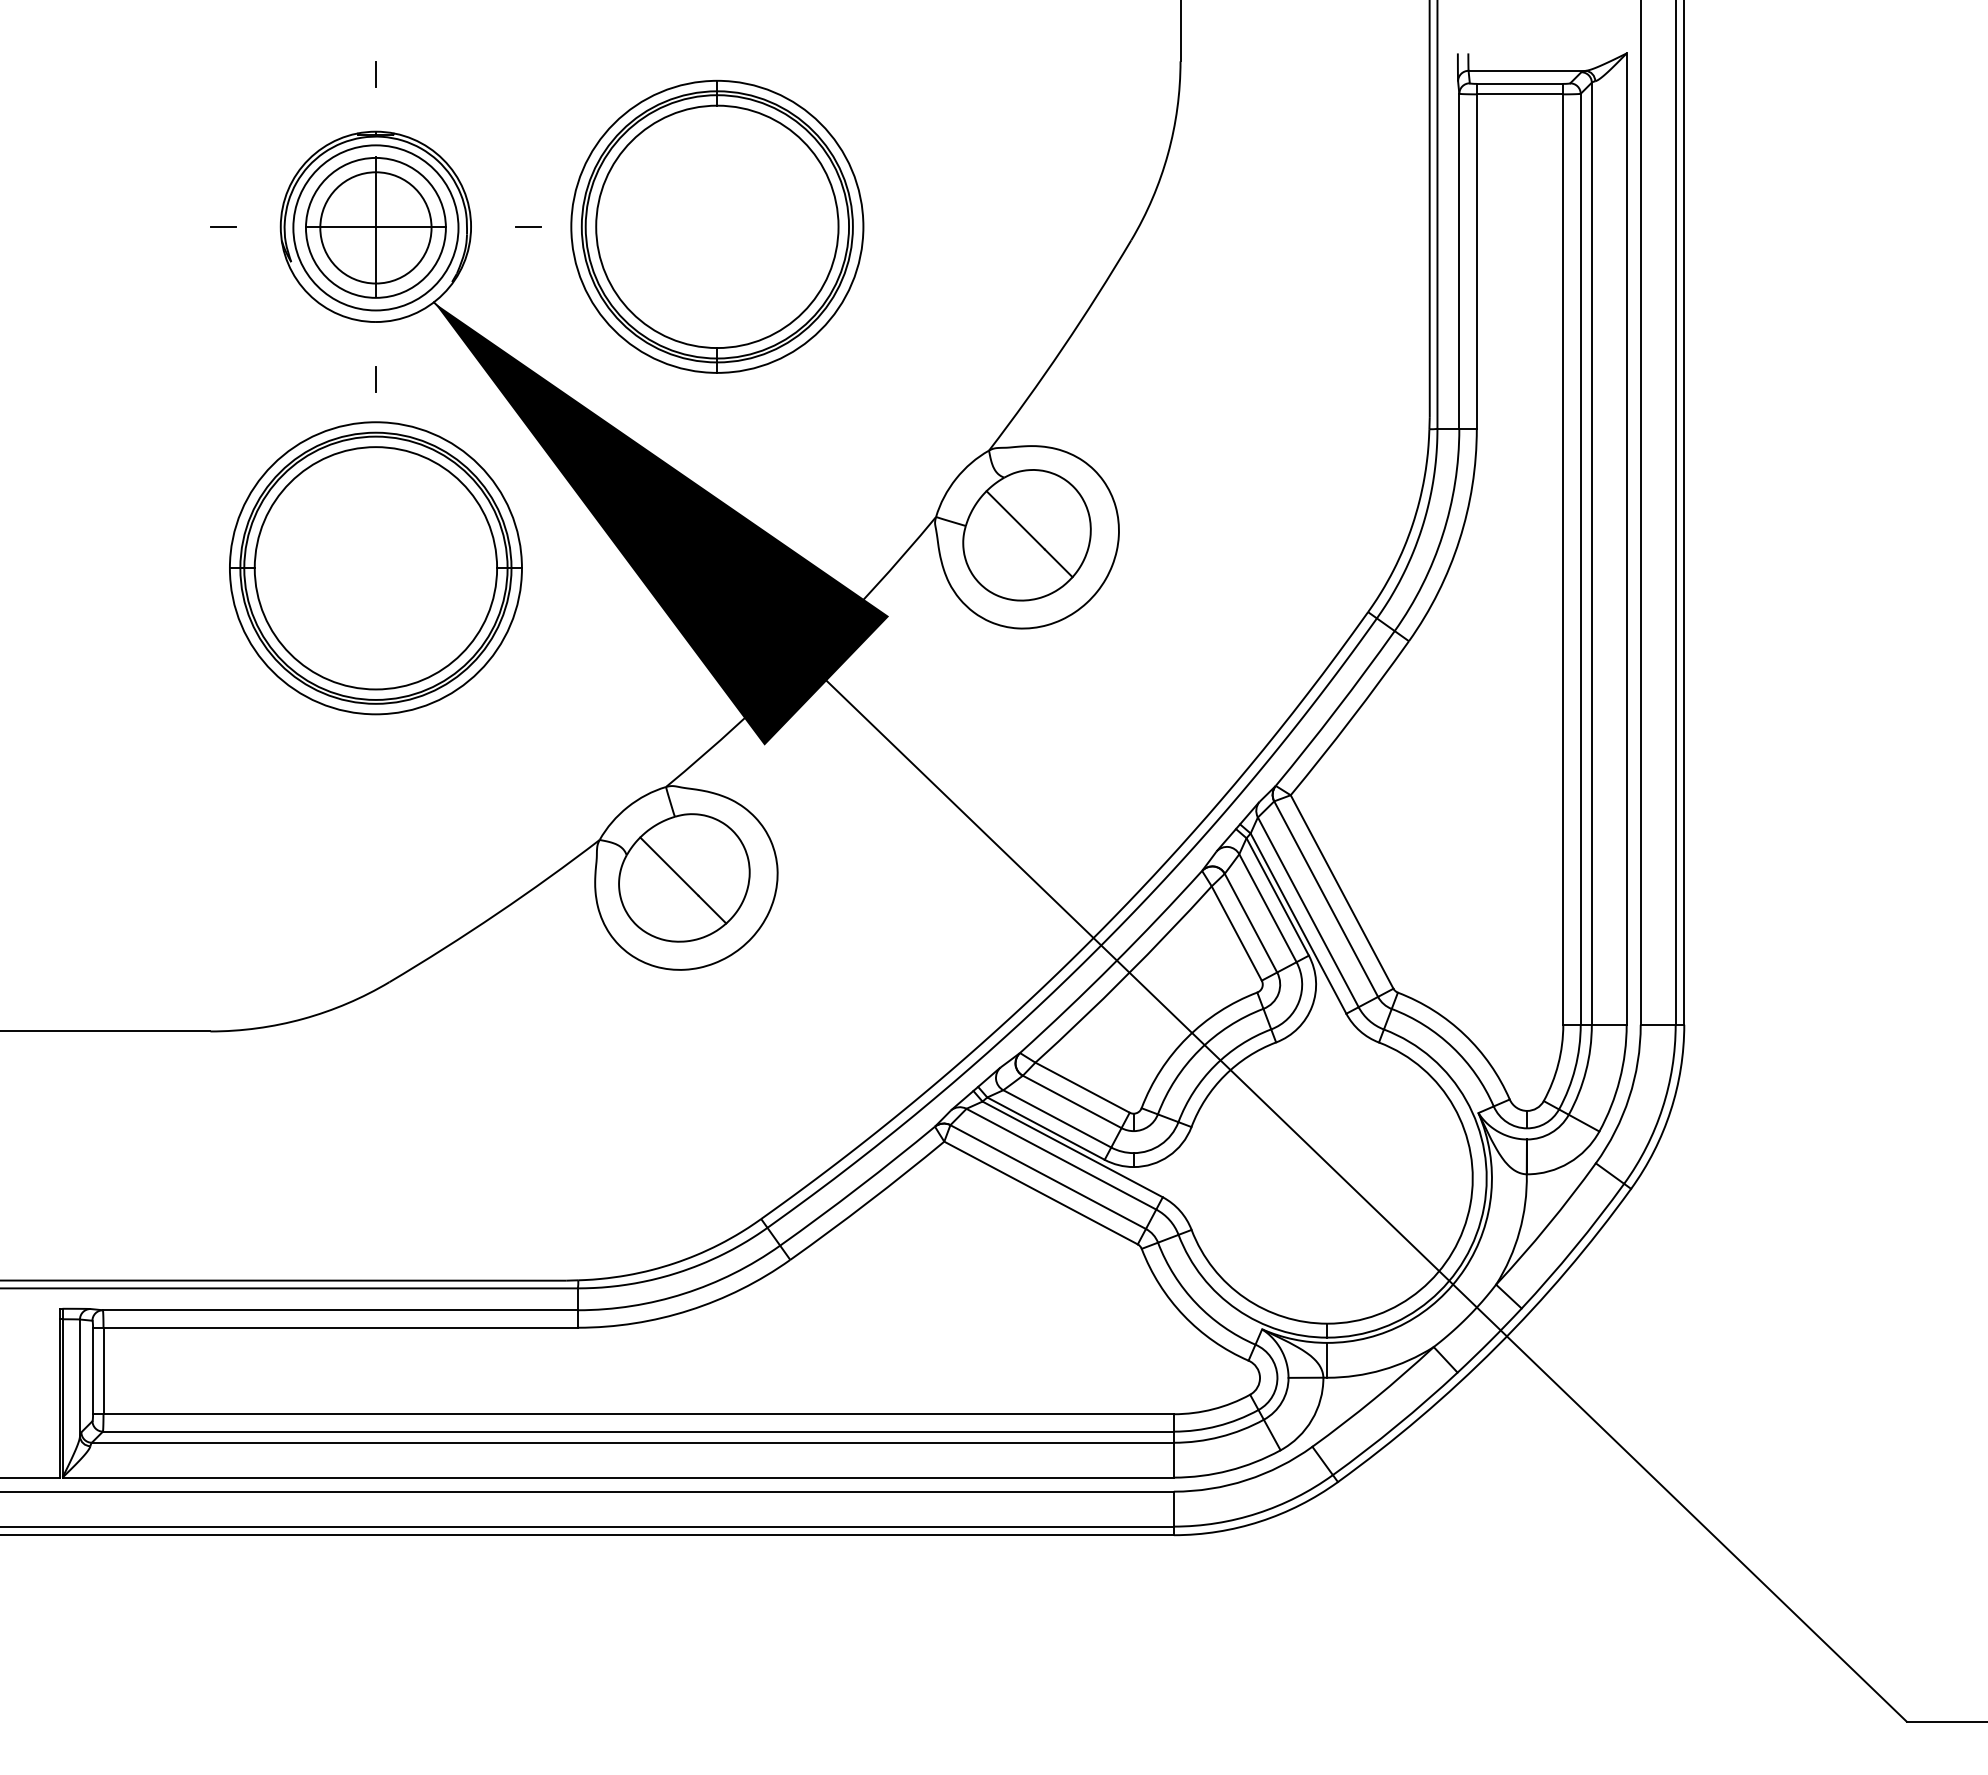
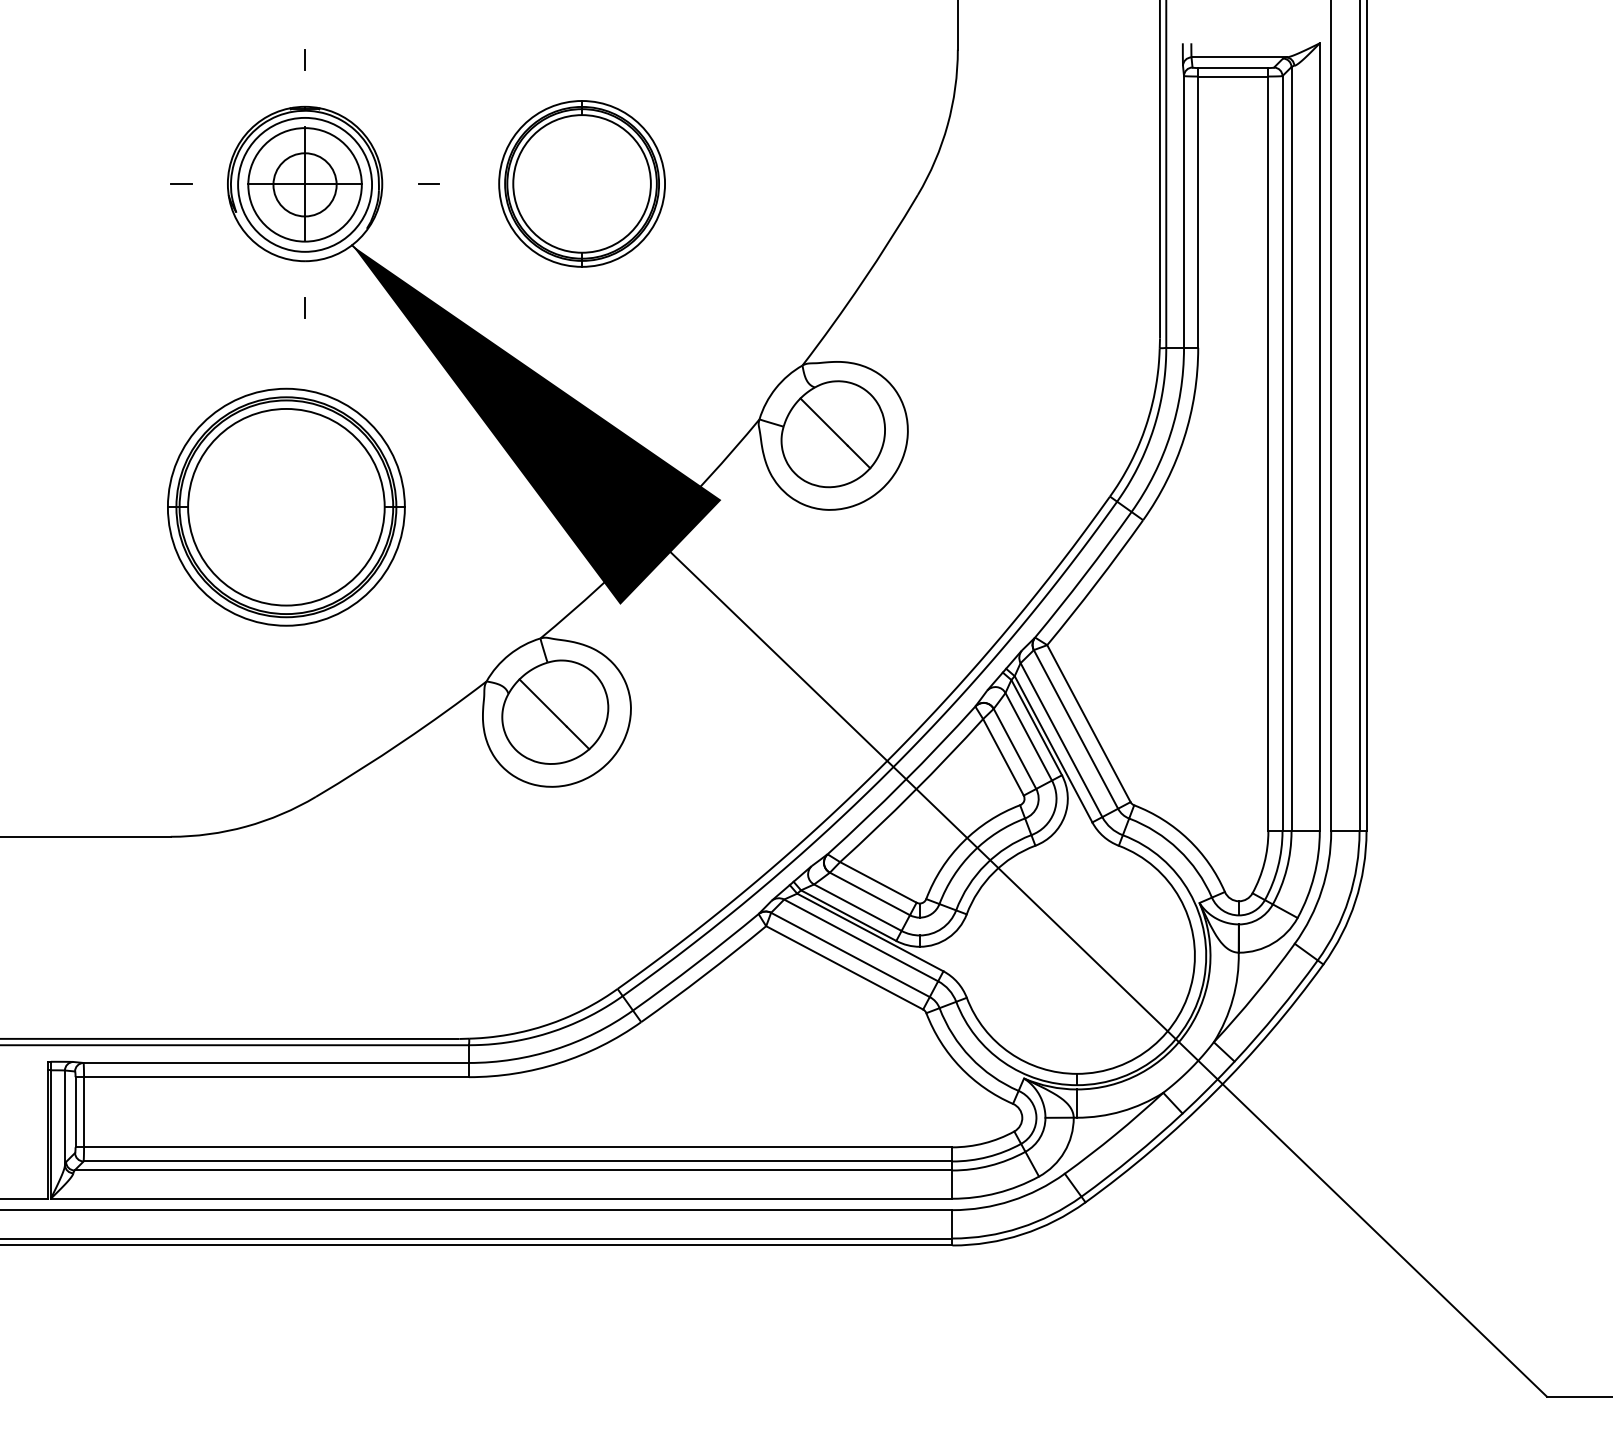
part: (717, 226) -> (582, 183), size x0.7
circle: (375, 227) -> (304, 184), size x0.7
part: (375, 568) -> (286, 507), moved

